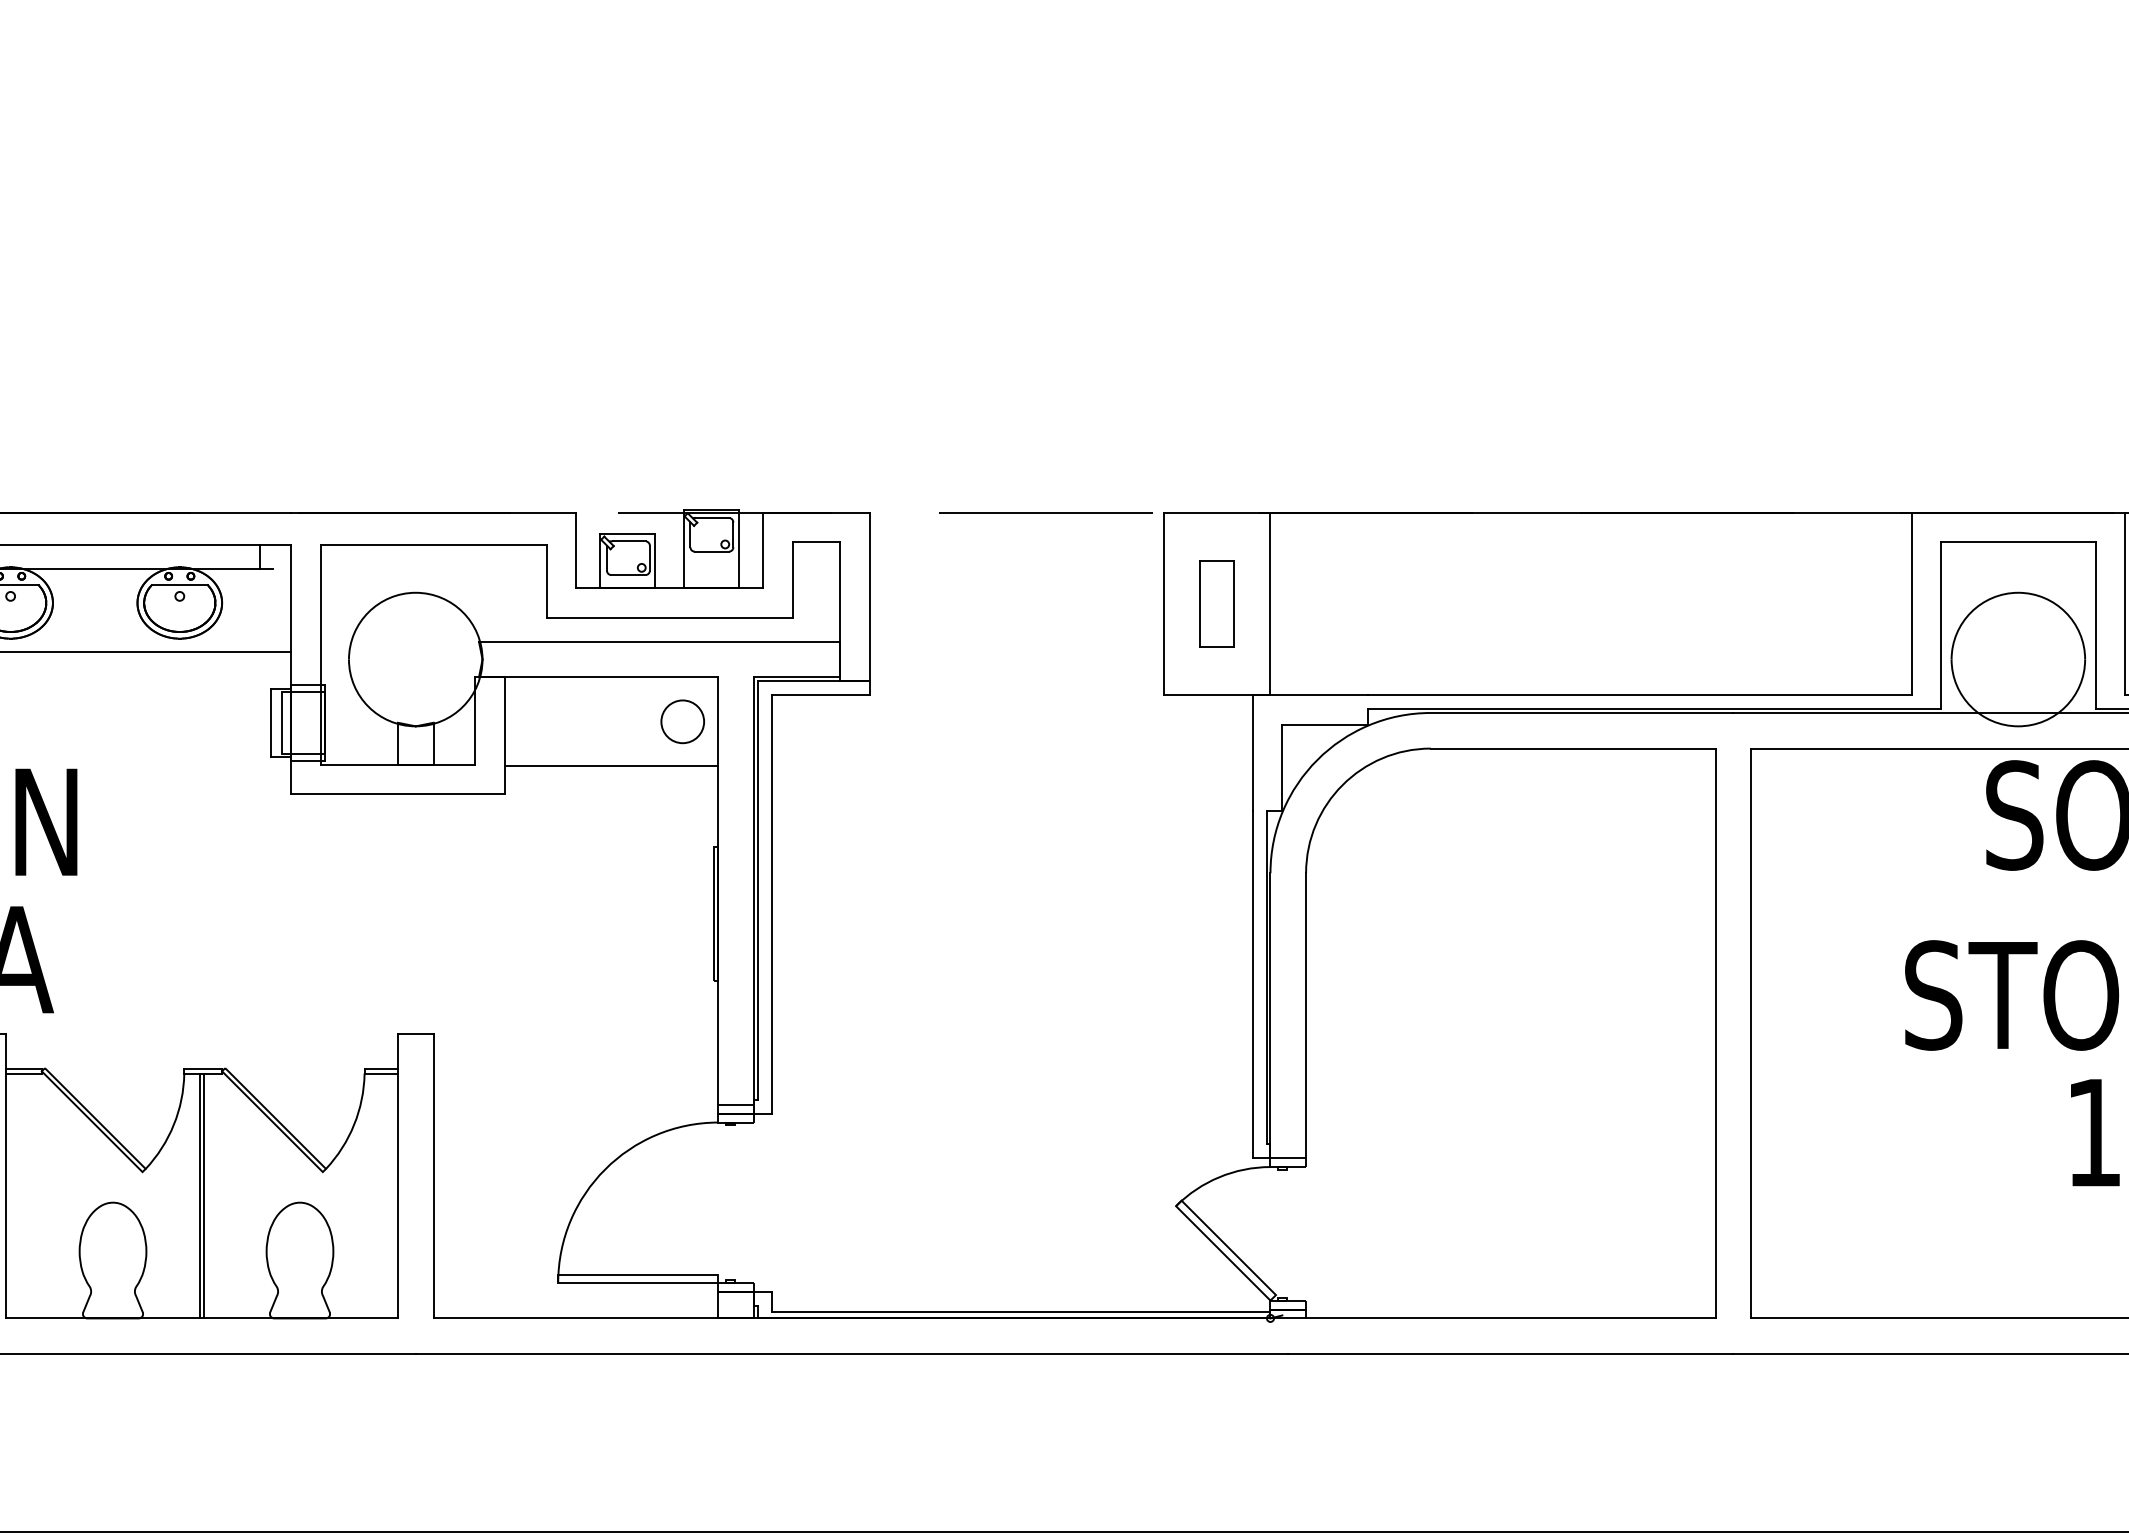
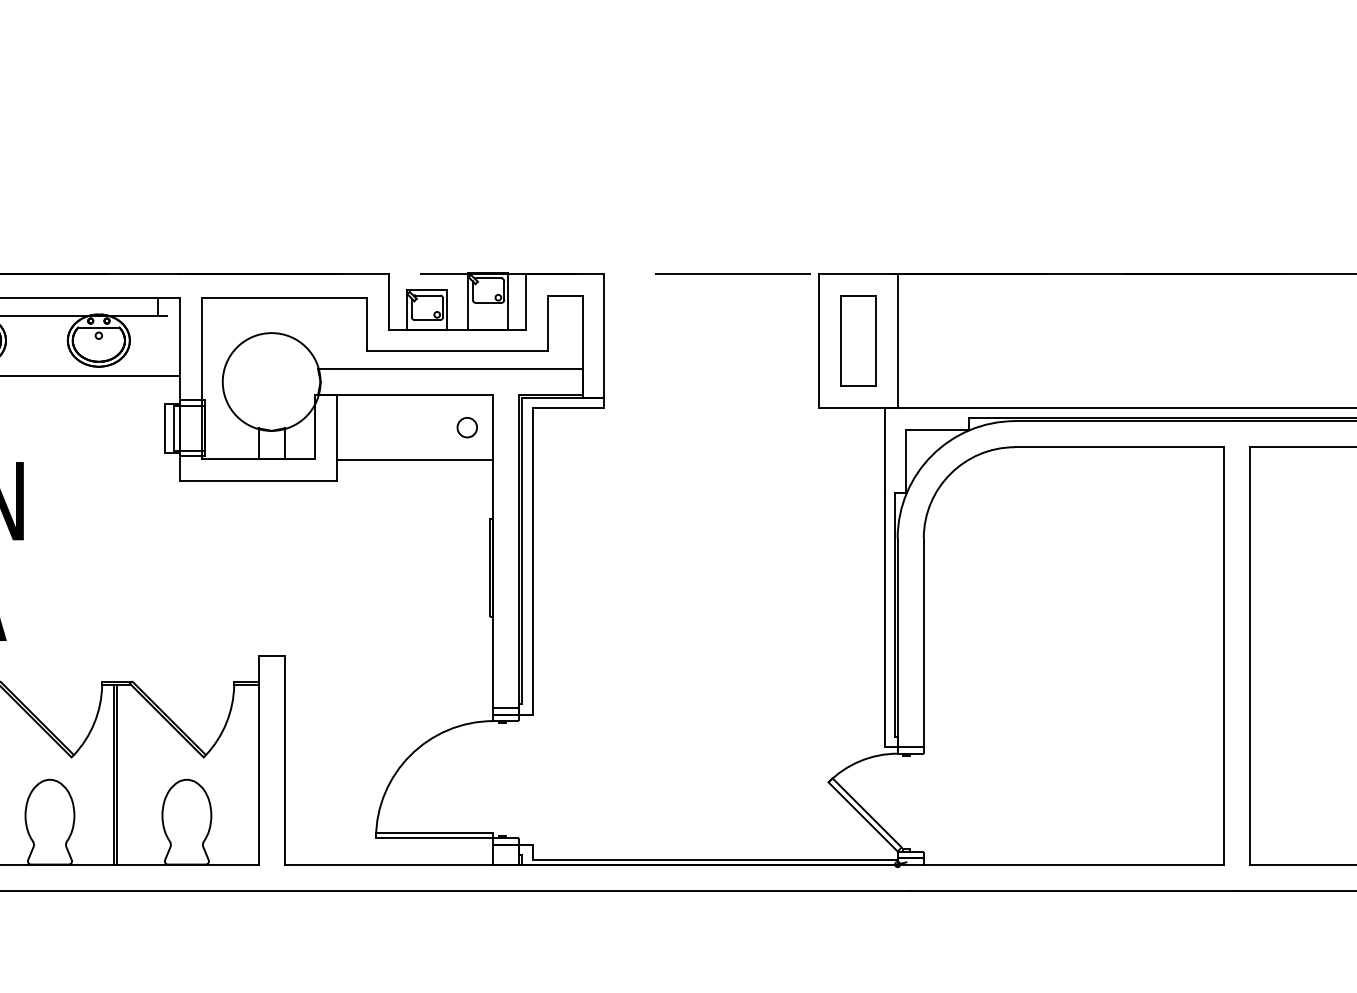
part: (1216, 603) -> (858, 340), size x1.43
circle: (682, 721) -> (467, 427), size x0.62

